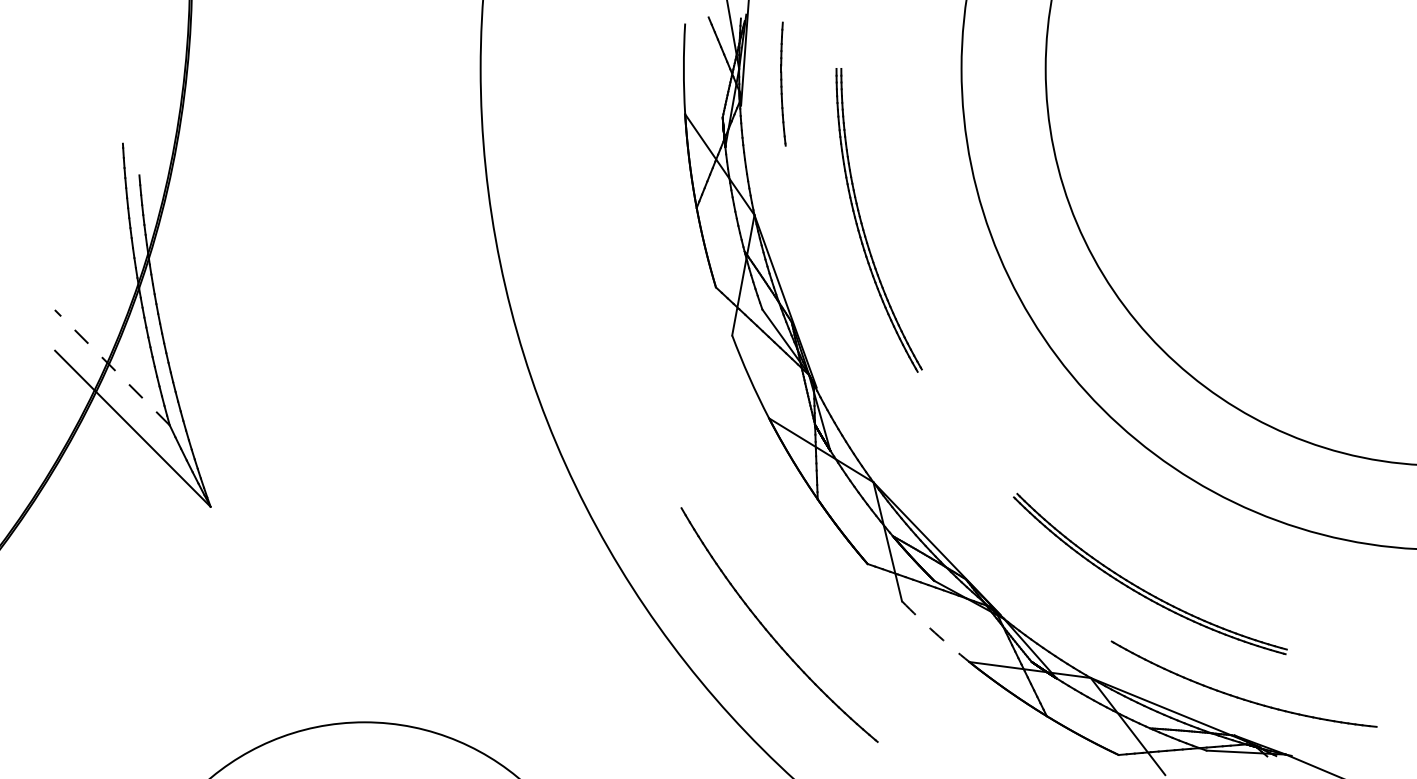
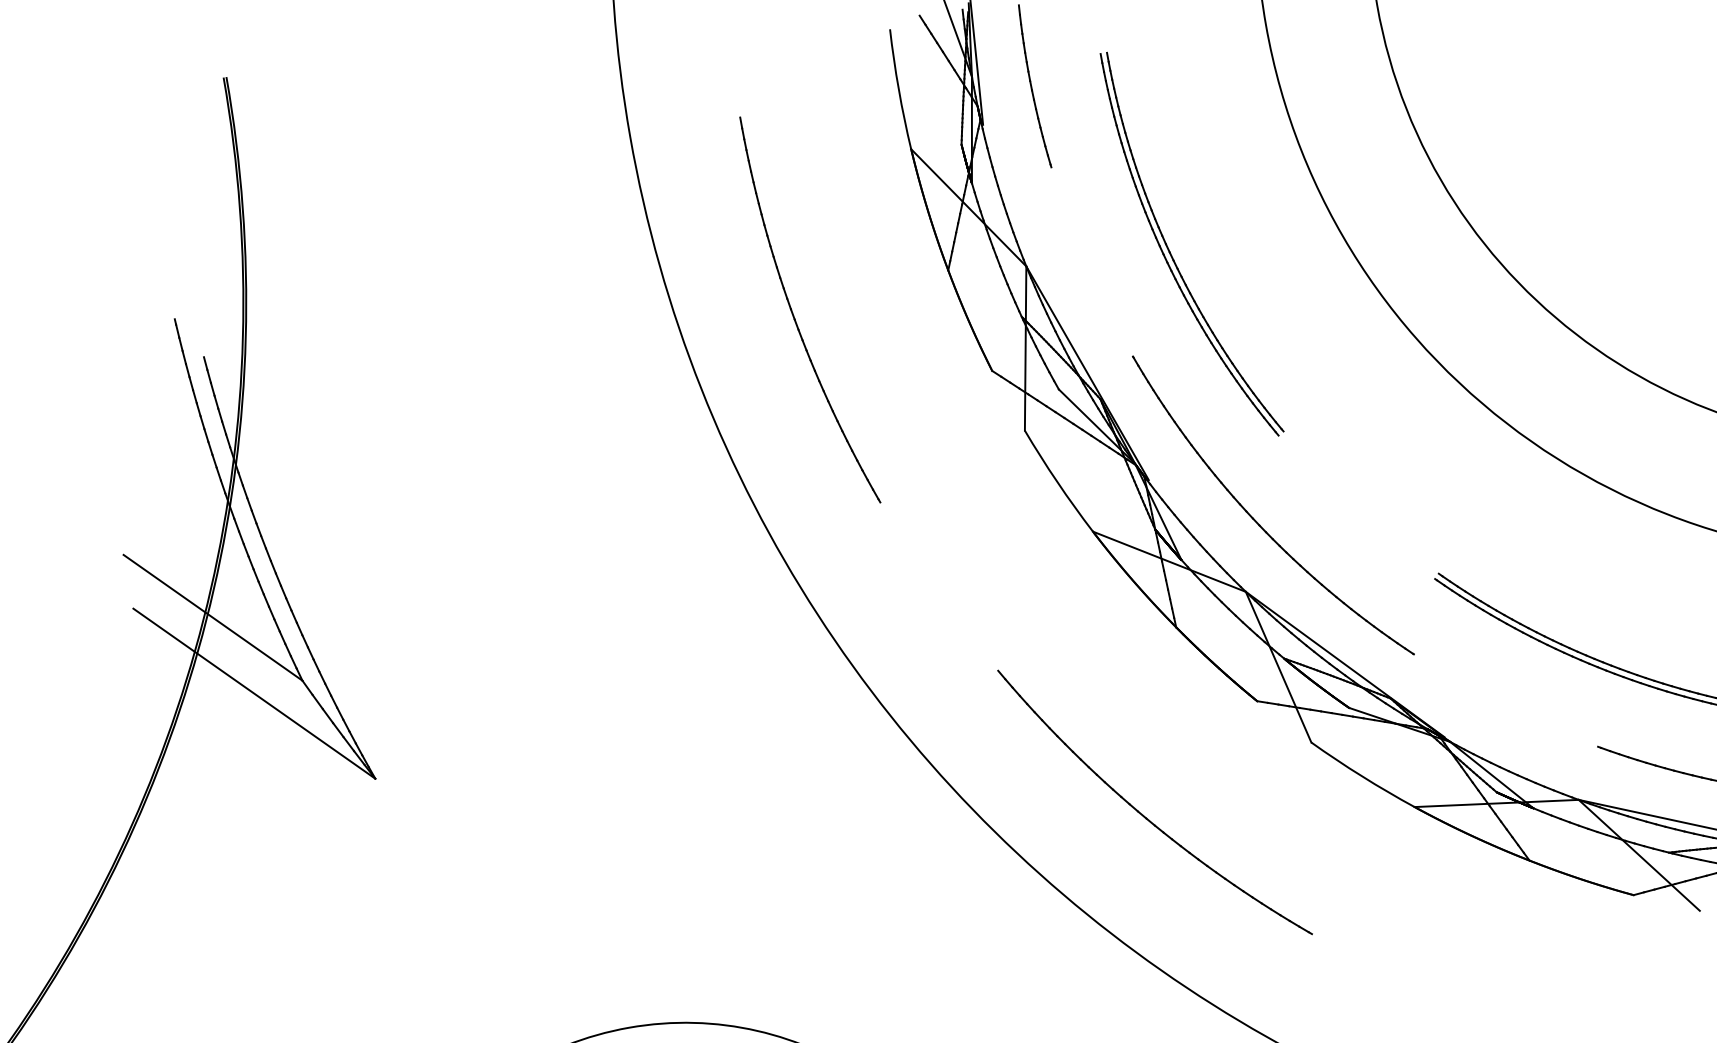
part: (578, 221) -> (795, 315), added
line: (111, 367) -> (211, 617), dashed -> solid
part: (891, 432) -> (1258, 521), added
arc: (934, 632) -> (1361, 776), dashed -> solid

